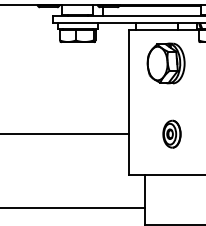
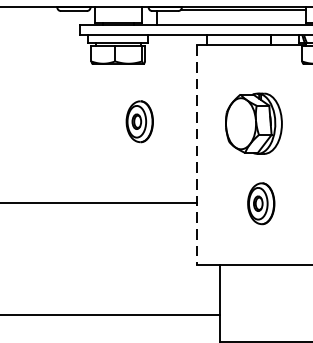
part: (165, 63) -> (252, 123), moved
part: (91, 79) -> (139, 120), added
line: (129, 102) -> (196, 155), solid -> dashed

